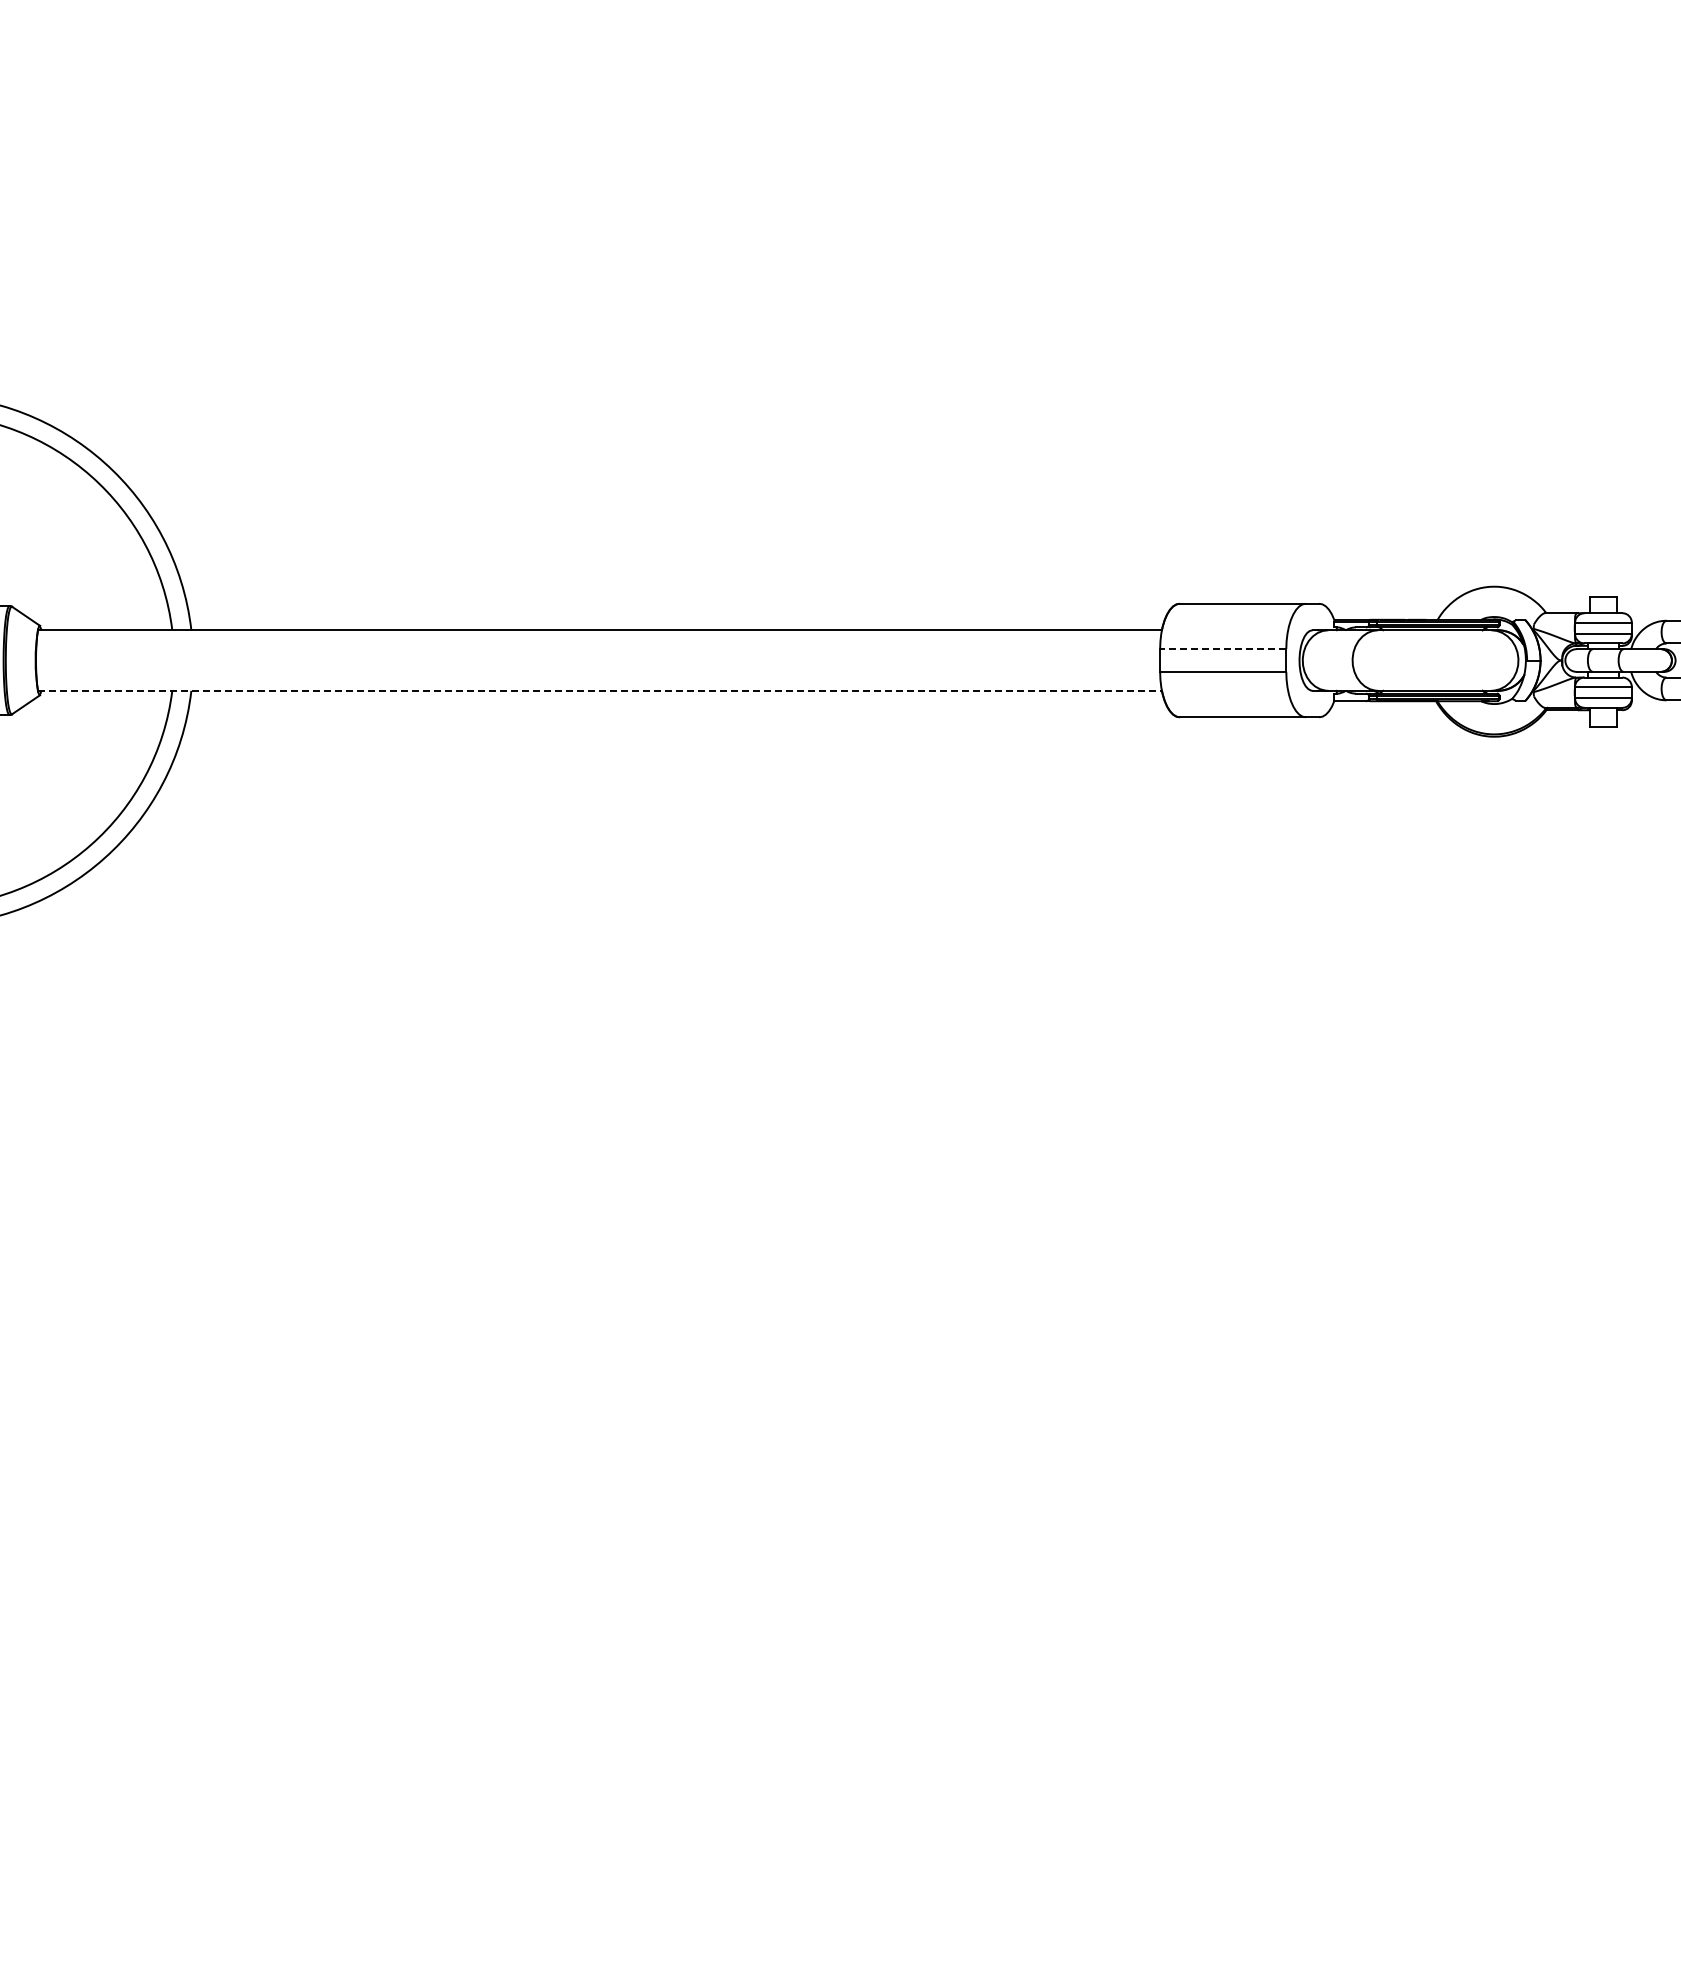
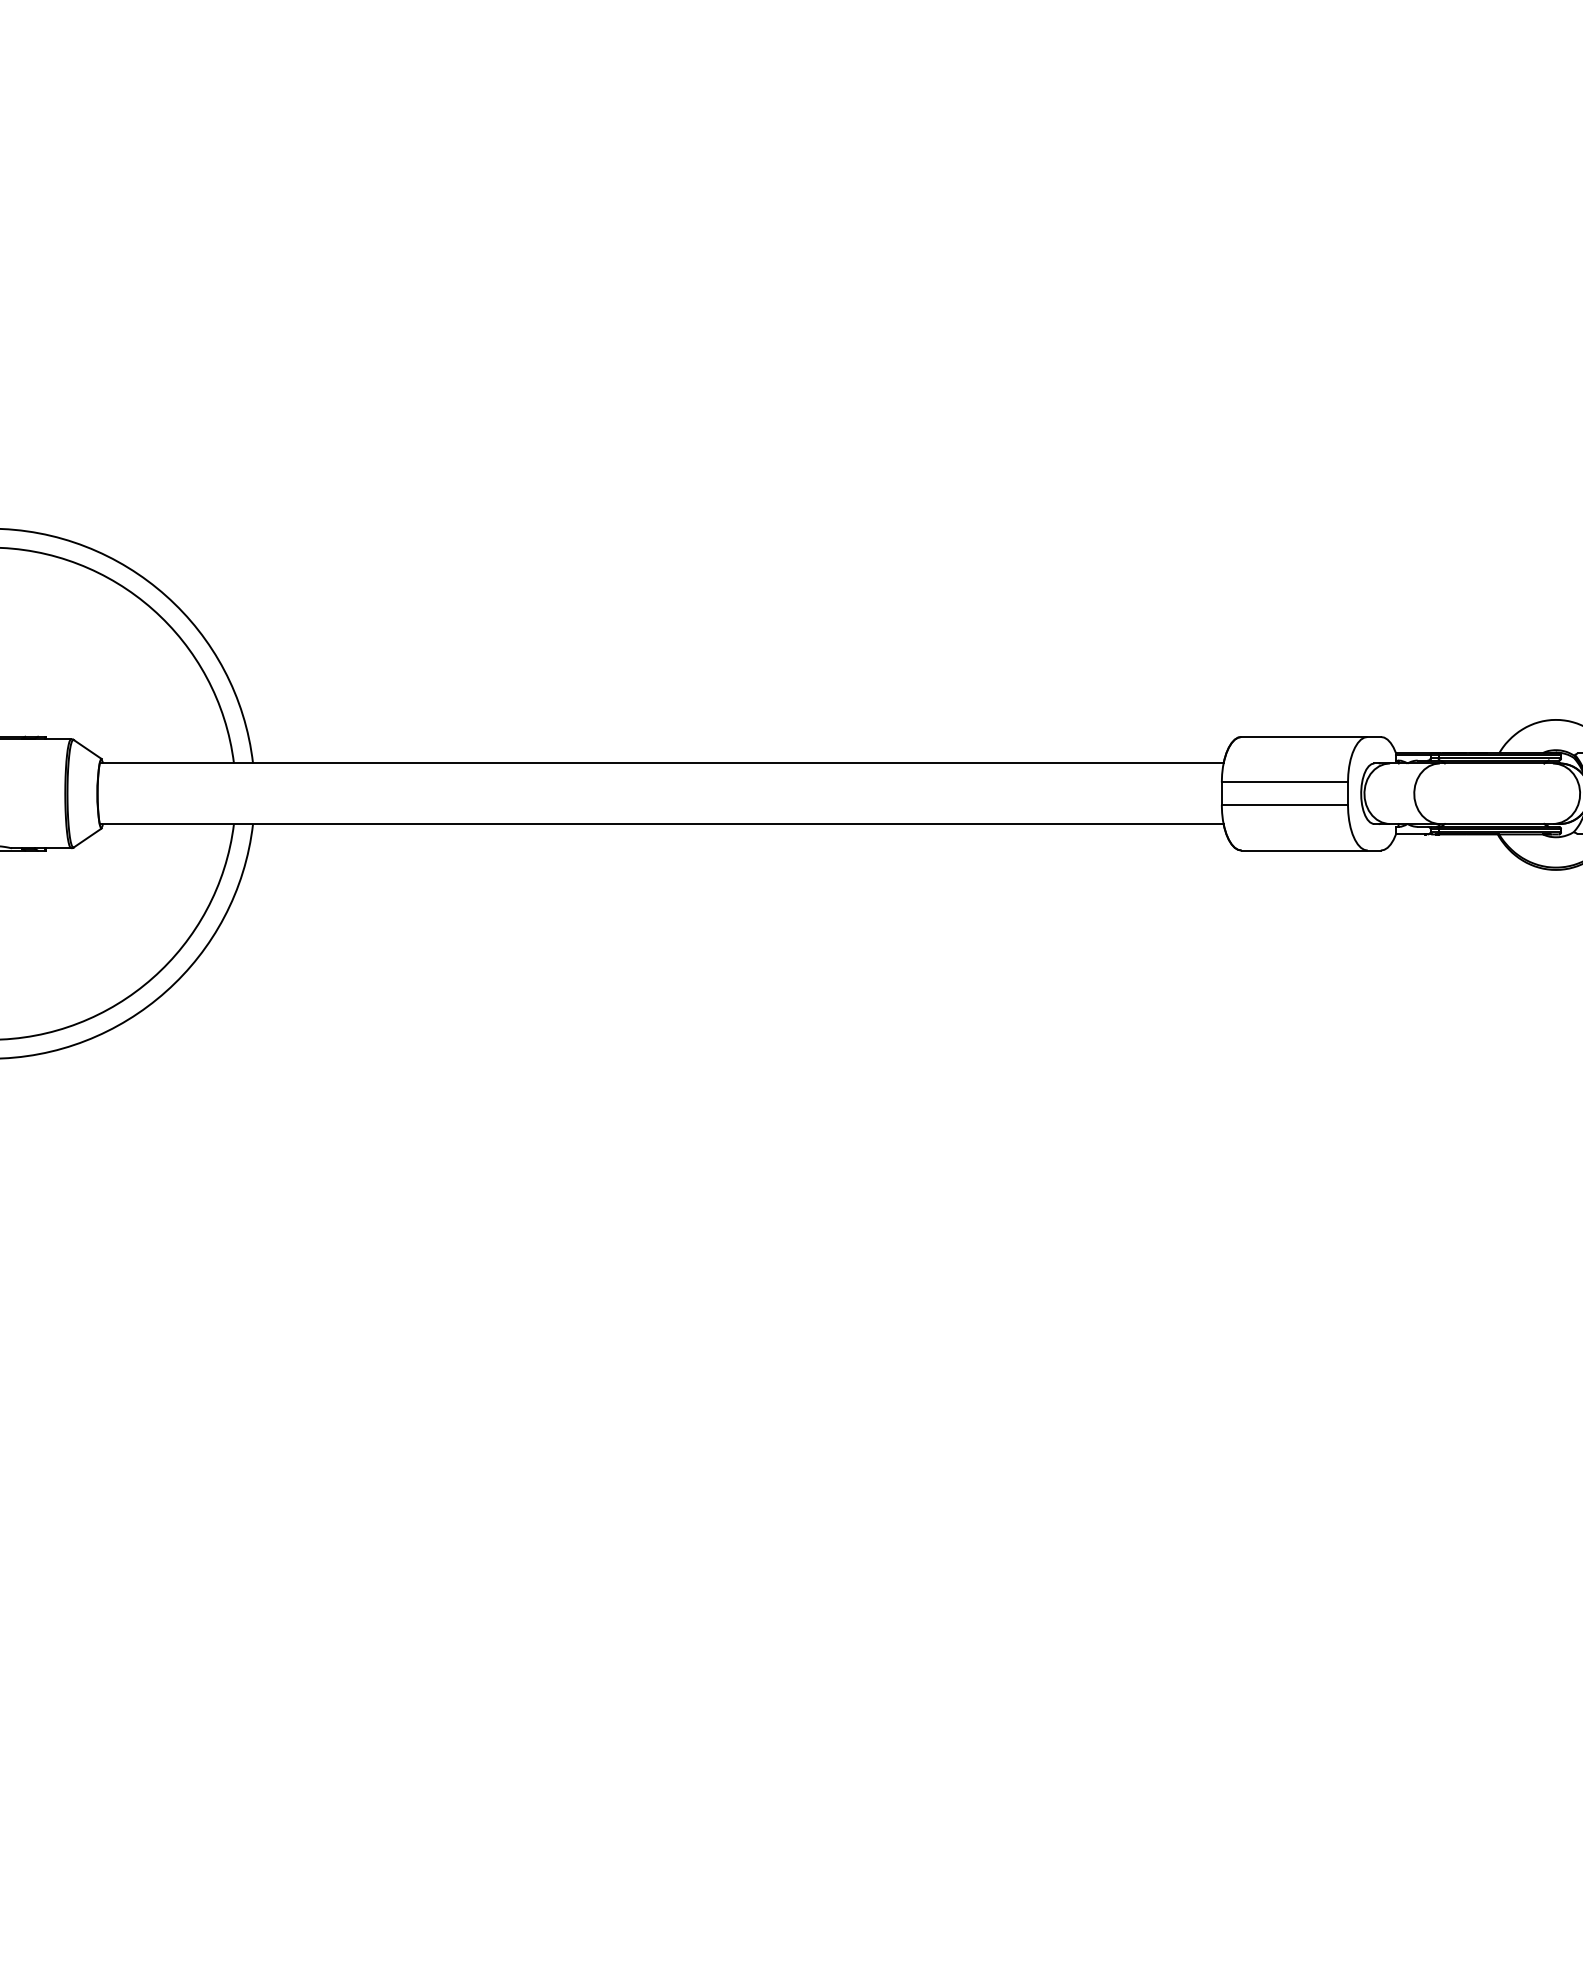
line: (1222, 649) -> (1284, 782), dashed -> solid
line: (599, 690) -> (661, 823), dashed -> solid

